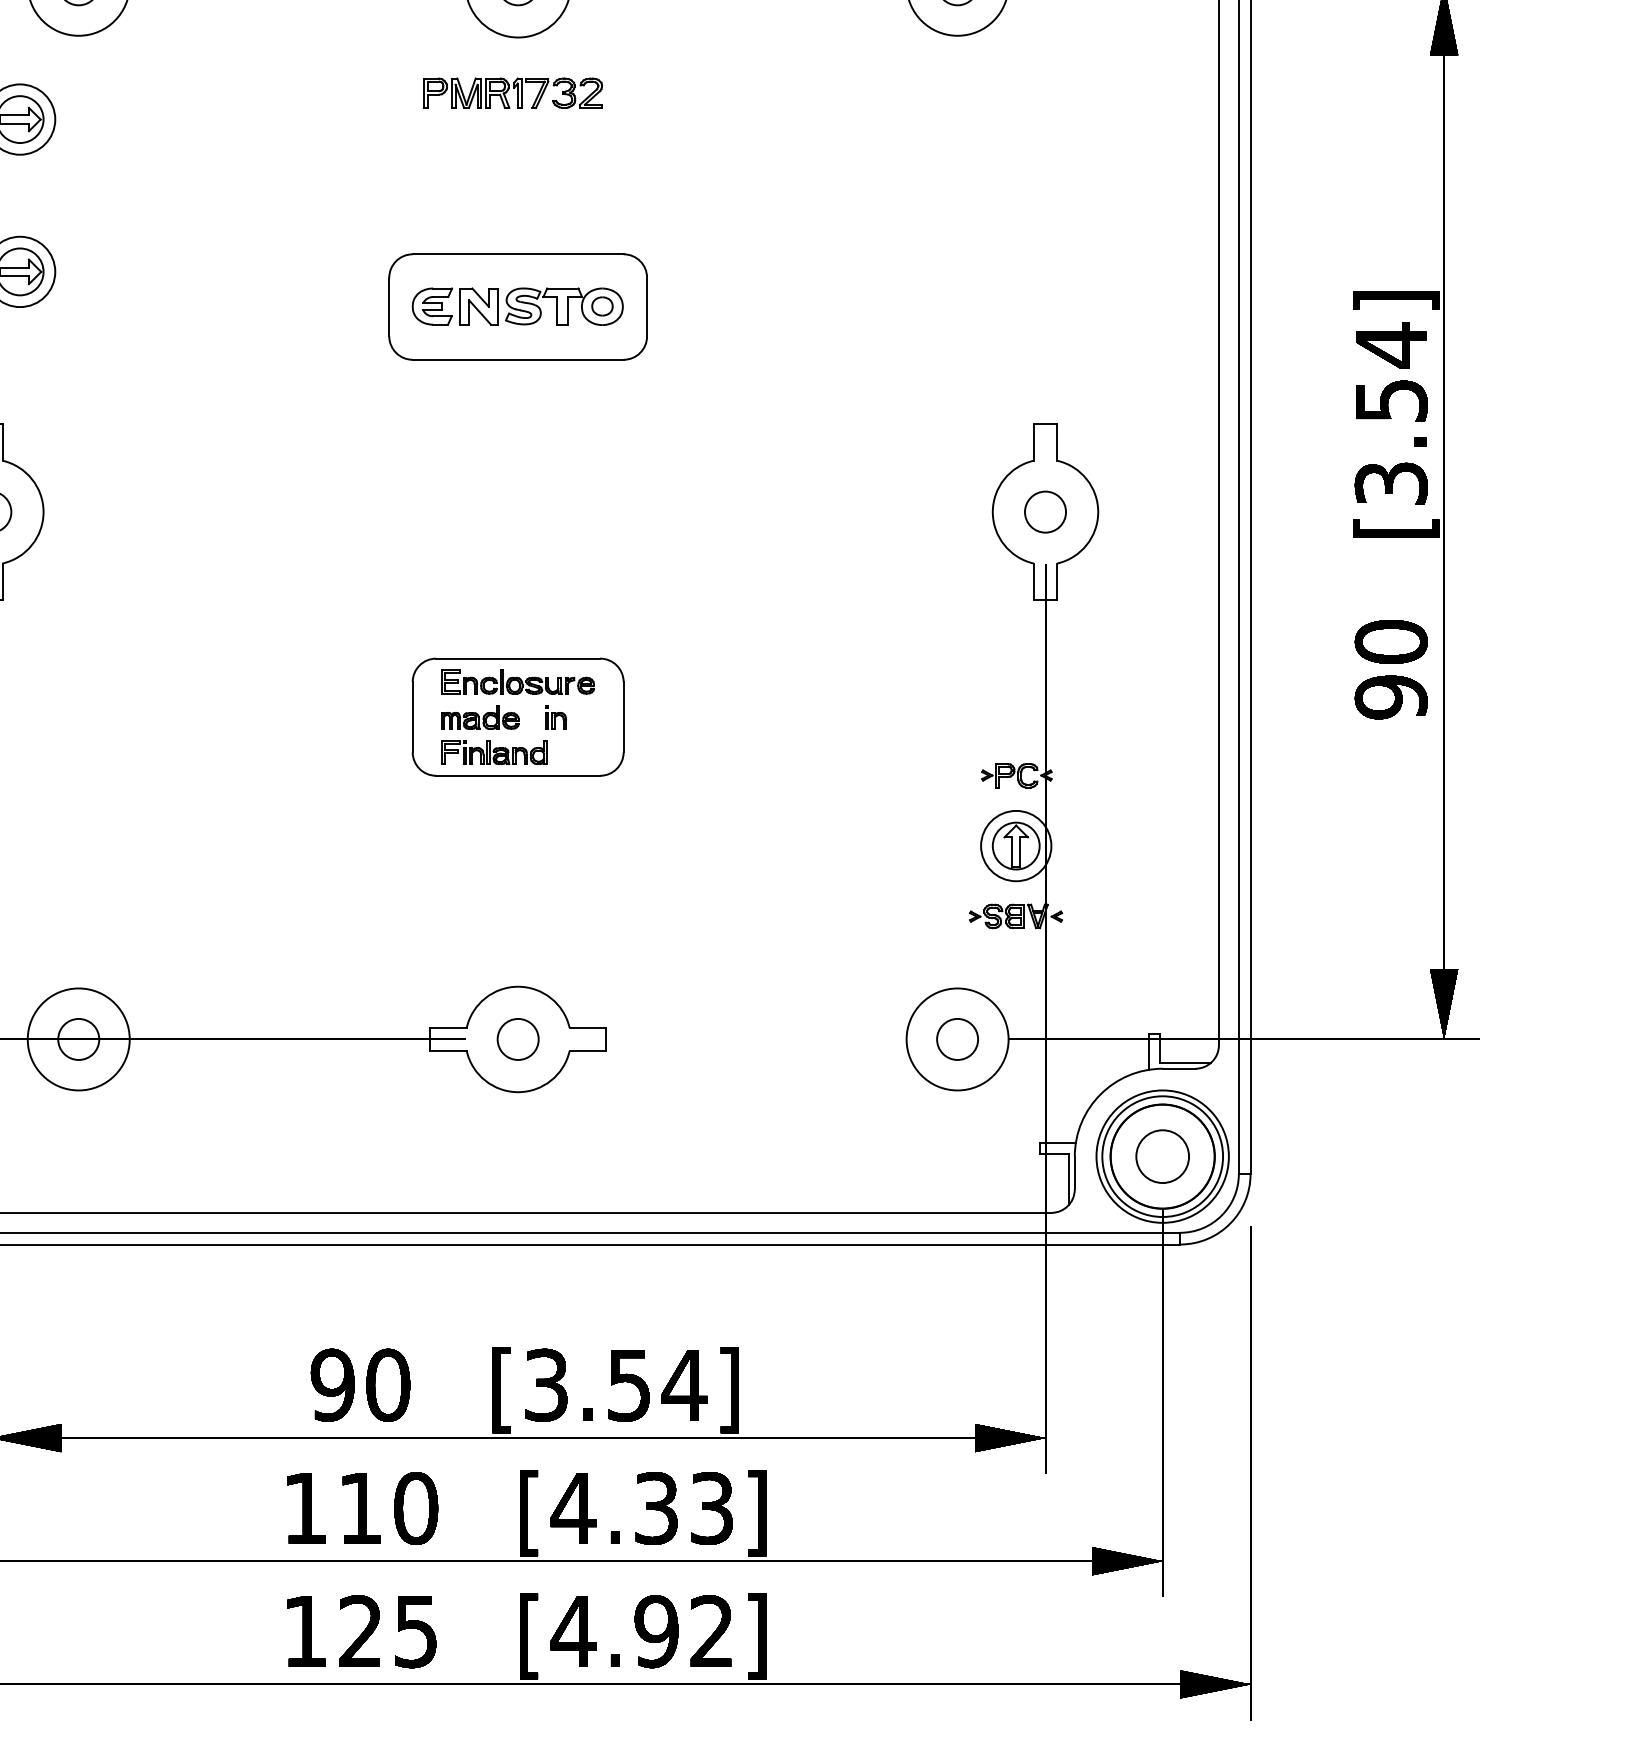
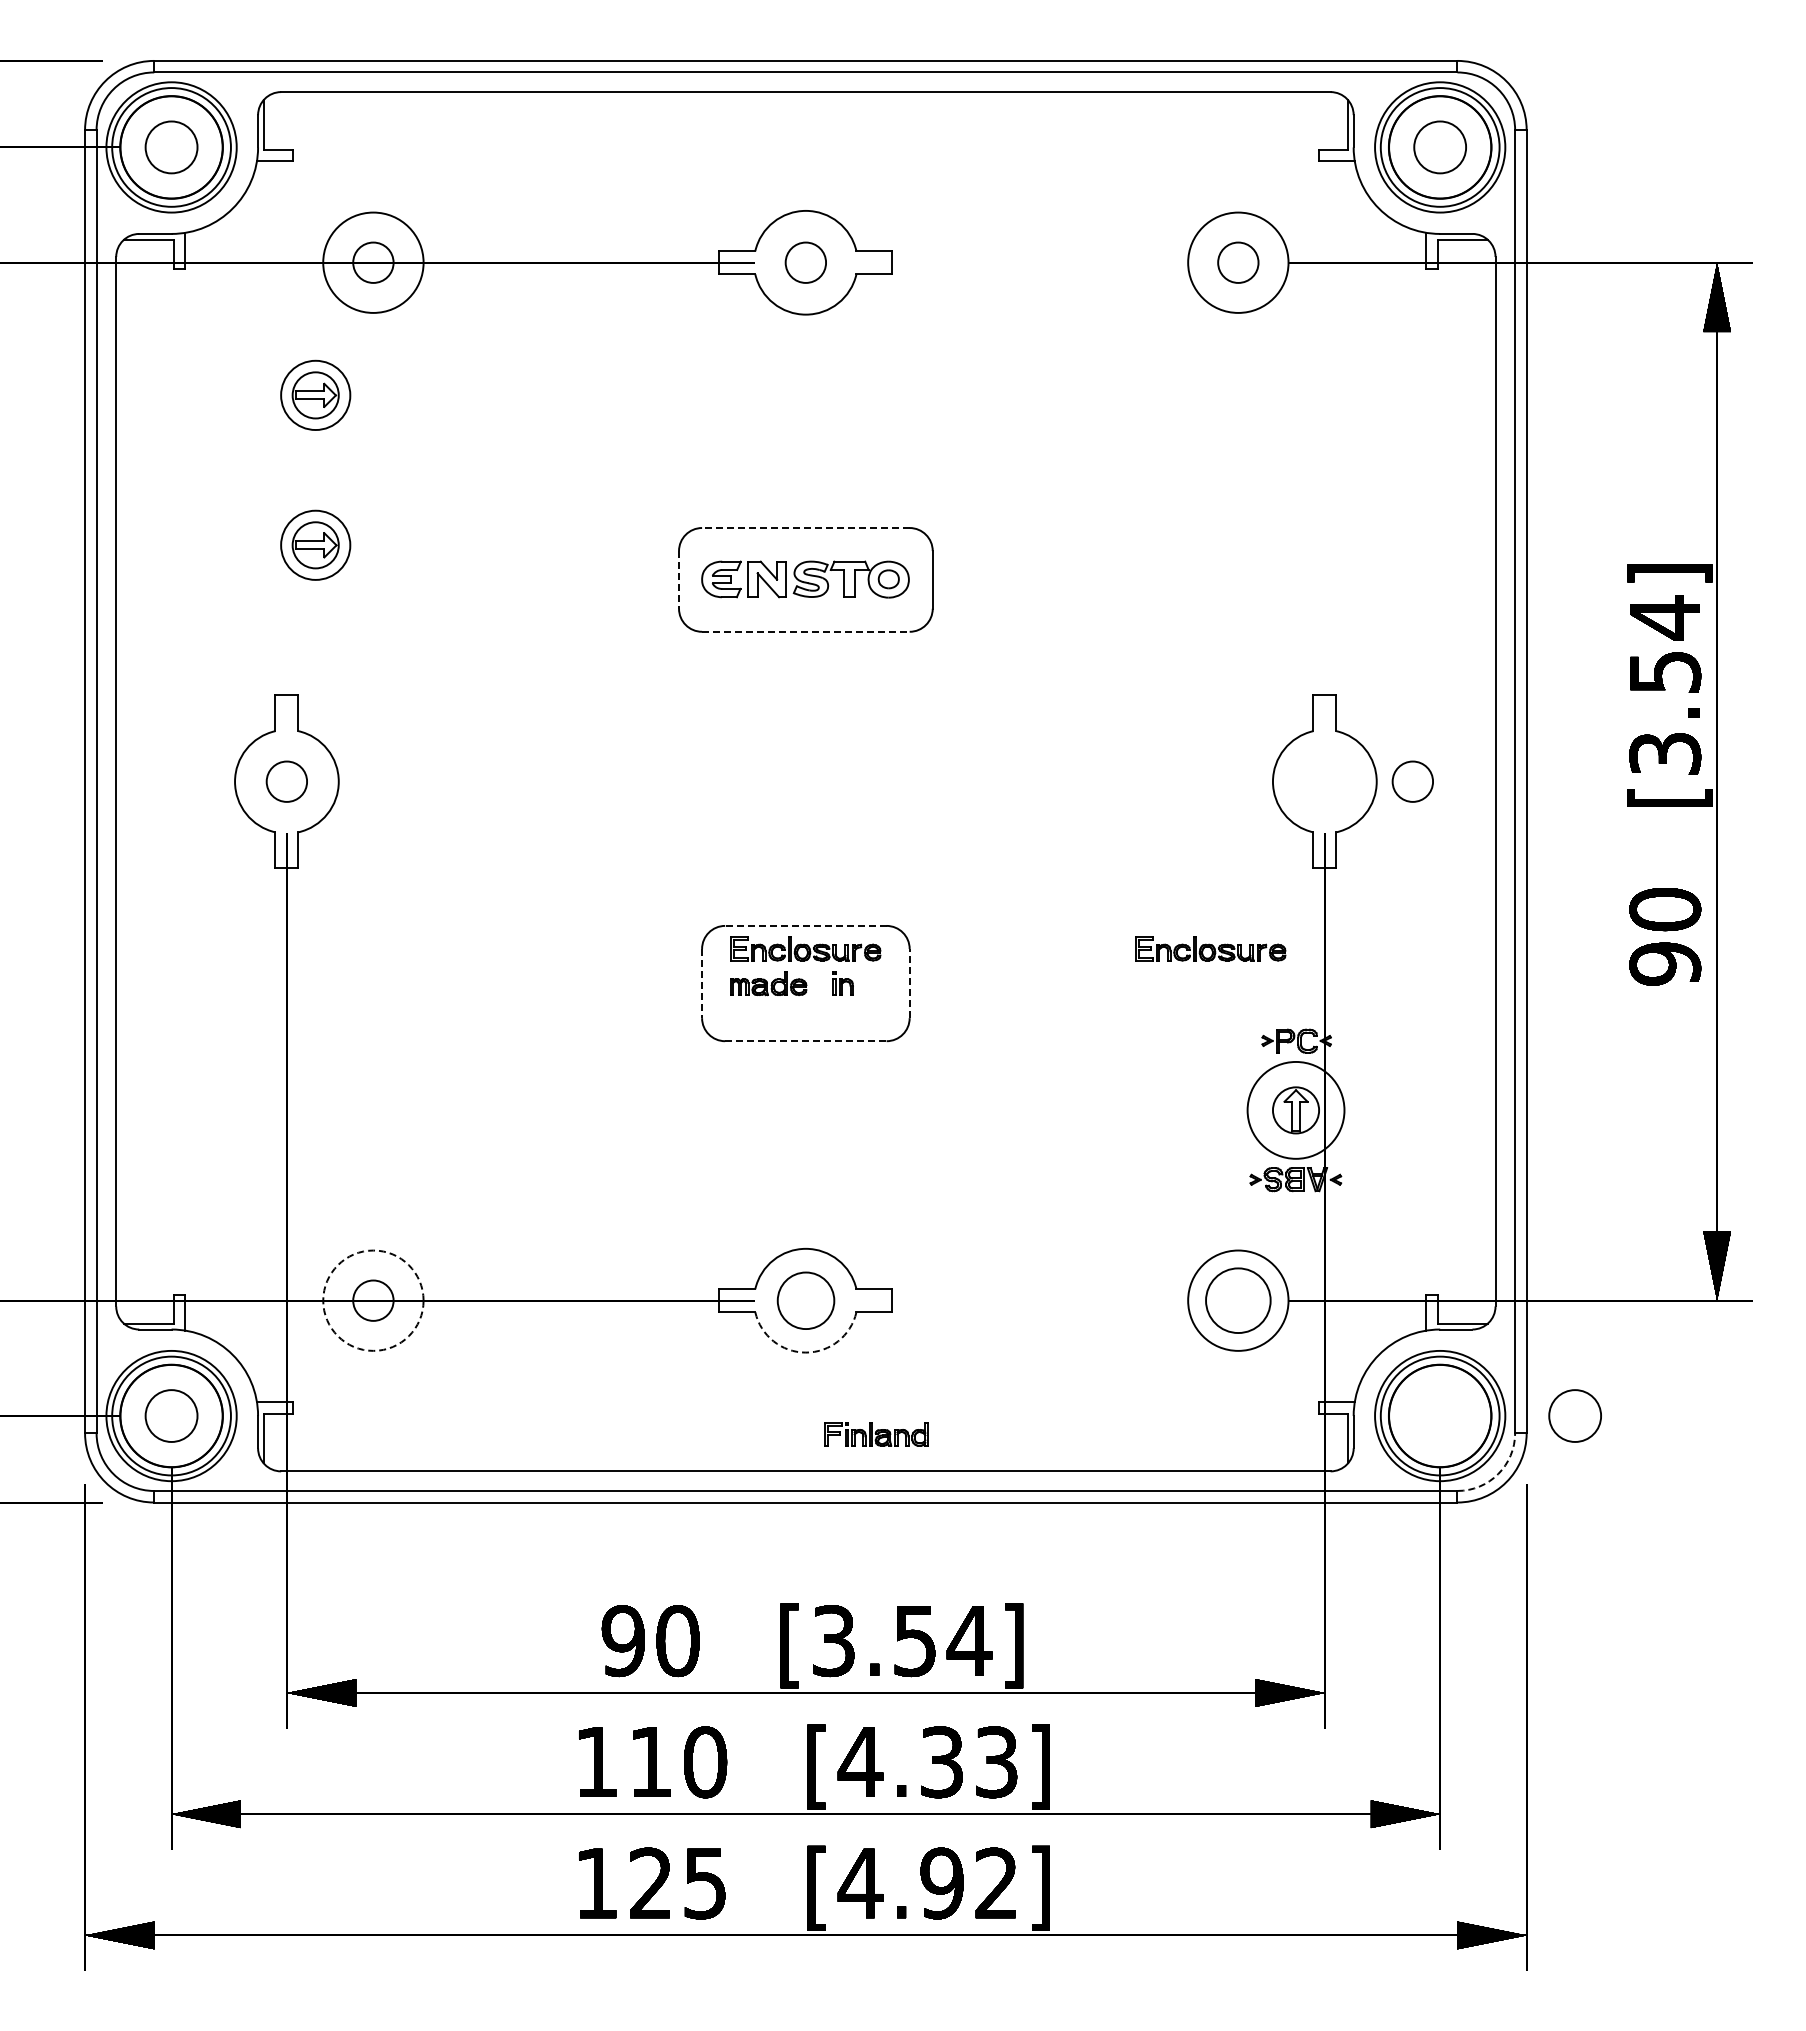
part: (513, 93) -> (801, 369), removed
line: (517, 254) -> (805, 528), solid -> dashed
line: (389, 306) -> (679, 579), solid -> dashed
line: (517, 359) -> (805, 631), solid -> dashed
circle: (1045, 511) -> (1412, 781), moved
line: (517, 658) -> (805, 925), solid -> dashed
part: (929, 681) -> (1210, 948), added
line: (413, 717) -> (702, 983), solid -> dashed
line: (623, 717) -> (909, 983), solid -> dashed
part: (494, 752) -> (876, 1434), moved
line: (517, 776) -> (805, 1041), solid -> dashed
circle: (1015, 846) -> (1295, 1110), size x1.4
circle: (78, 1039) -> (373, 1300), solid -> dashed
circle: (517, 1039) -> (805, 1300), size x1.4
circle: (957, 1039) -> (1238, 1300), size x1.6
arc: (517, 1092) -> (805, 1352), solid -> dashed
circle: (1162, 1156) -> (1574, 1415), moved
arc: (1221, 1216) -> (1498, 1474), solid -> dashed

